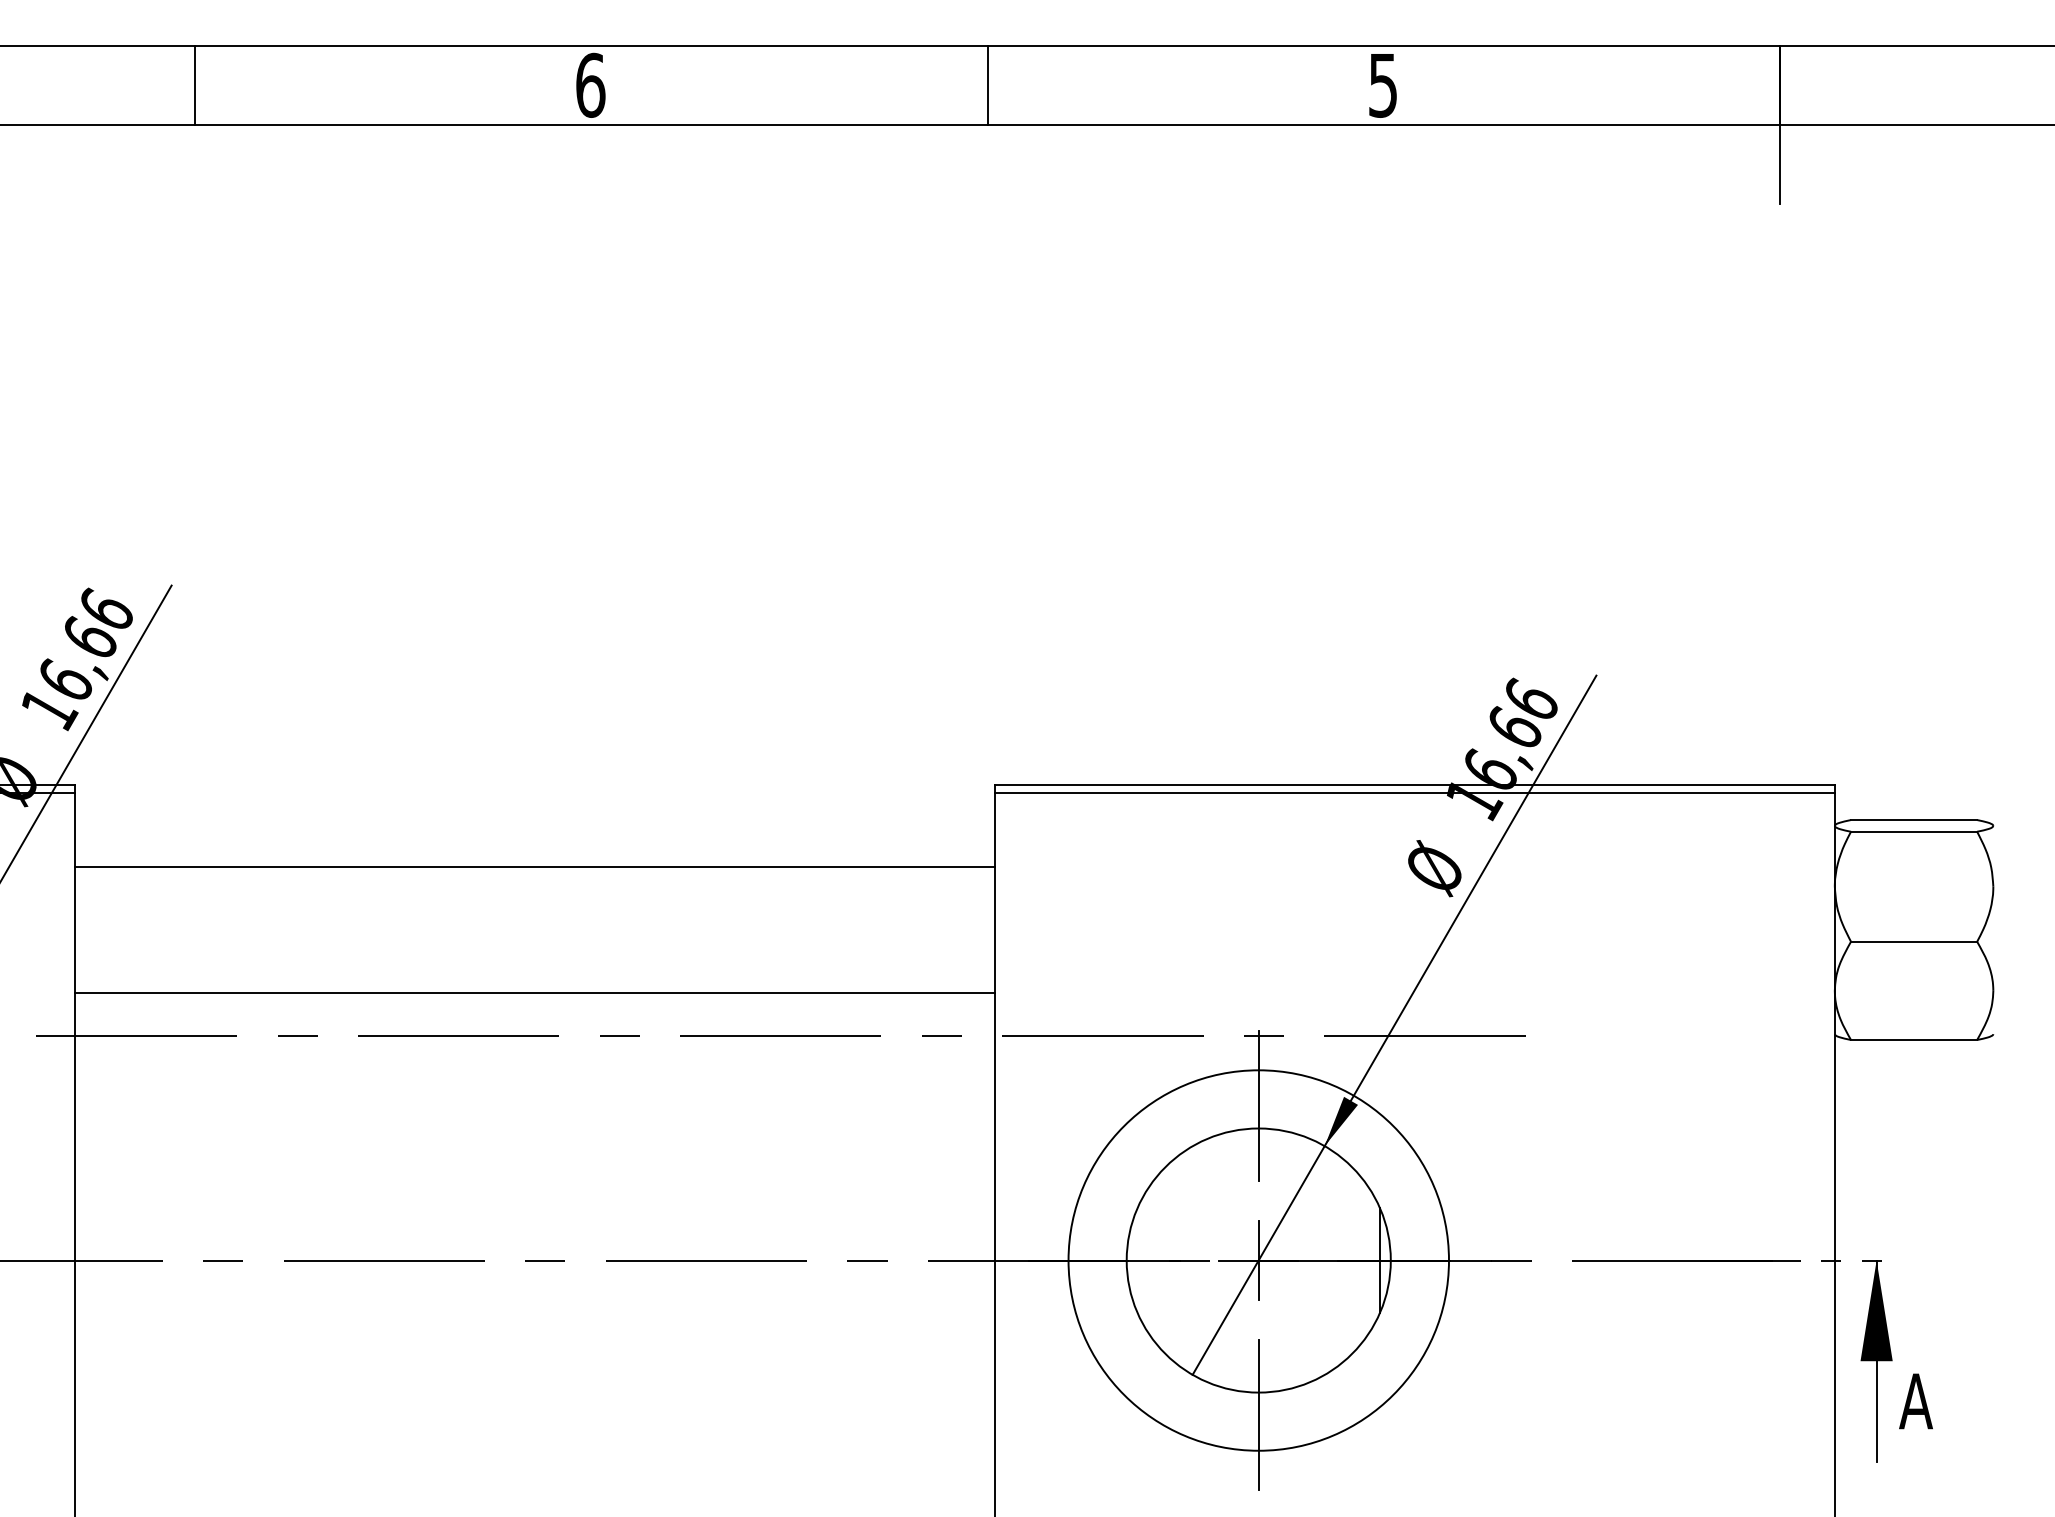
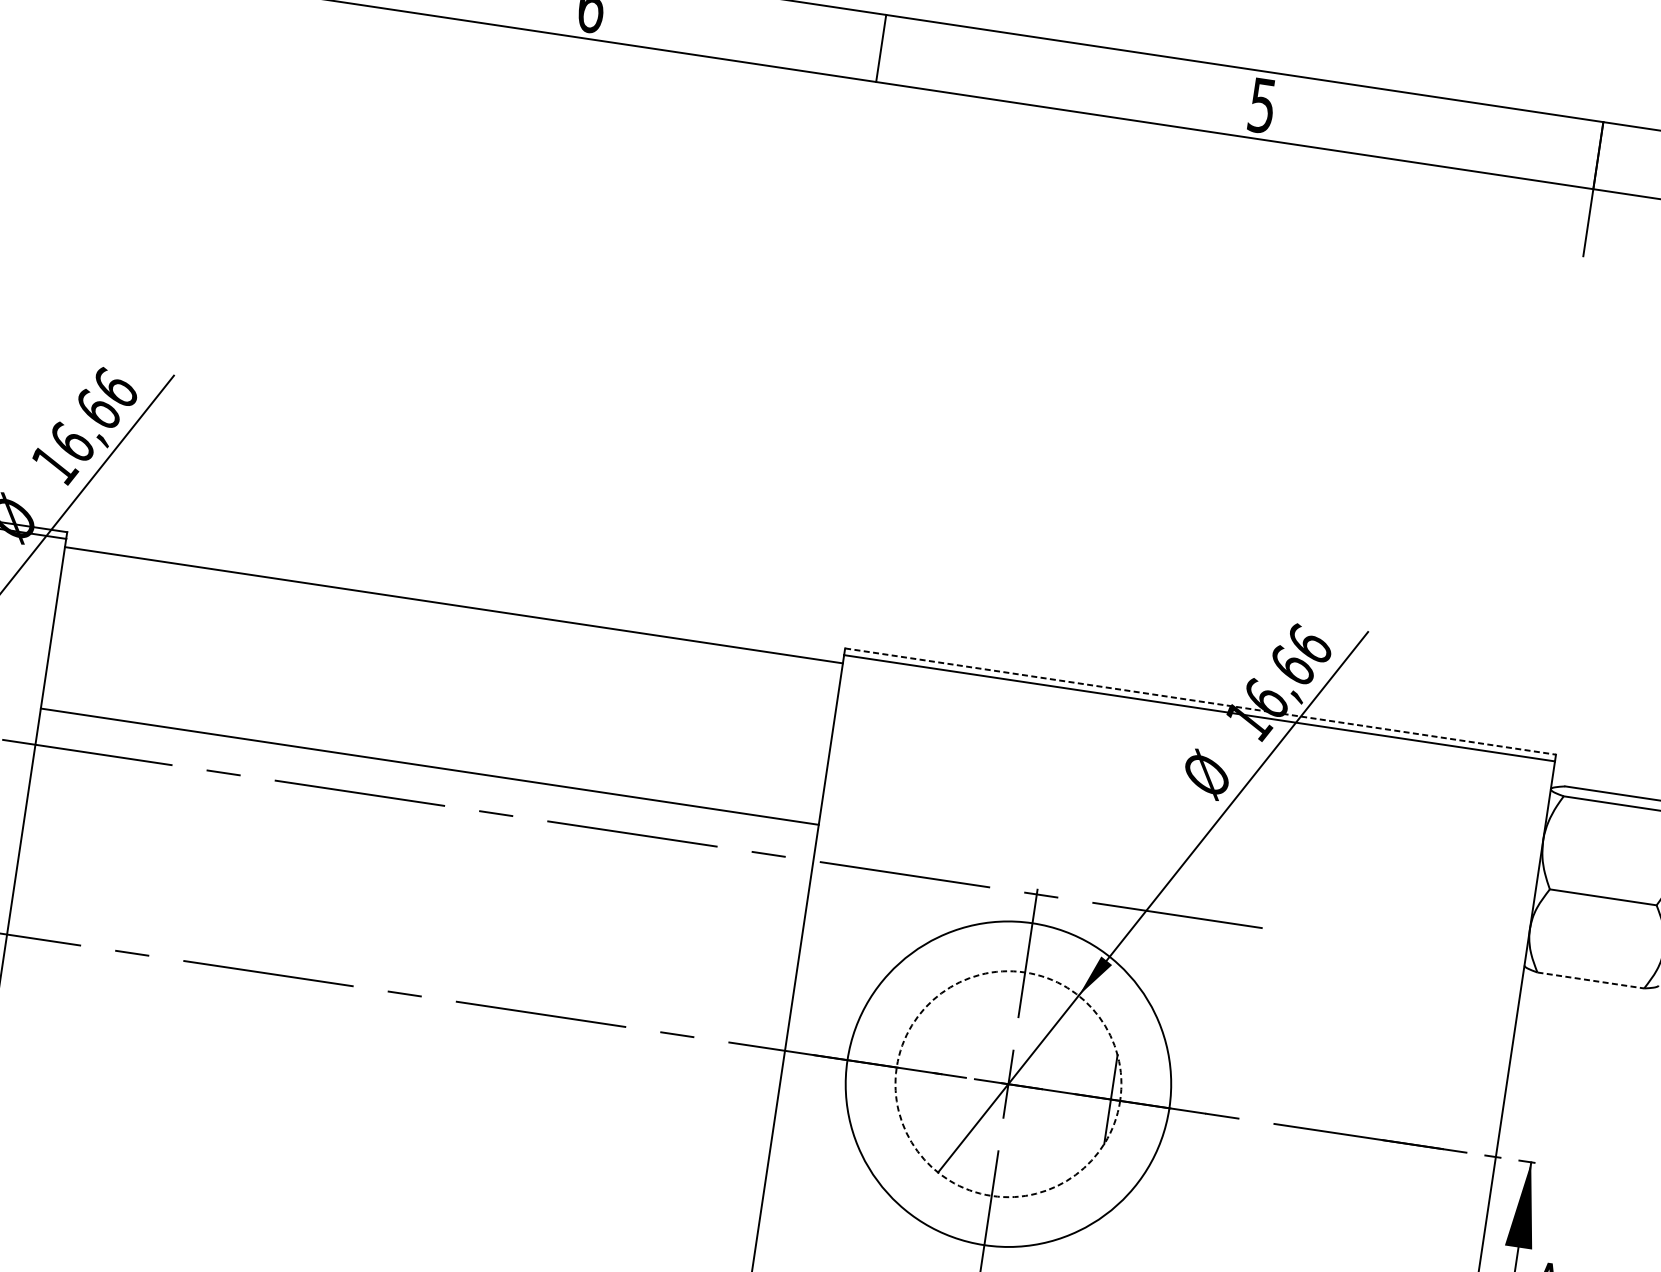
line: (987, 84) -> (881, 47), moved
line: (1415, 784) -> (1201, 701), solid -> dashed
line: (534, 866) -> (453, 605), moved
line: (1914, 1039) -> (1591, 980), solid -> dashed
circle: (1258, 1260) -> (1008, 1084), solid -> dashed

